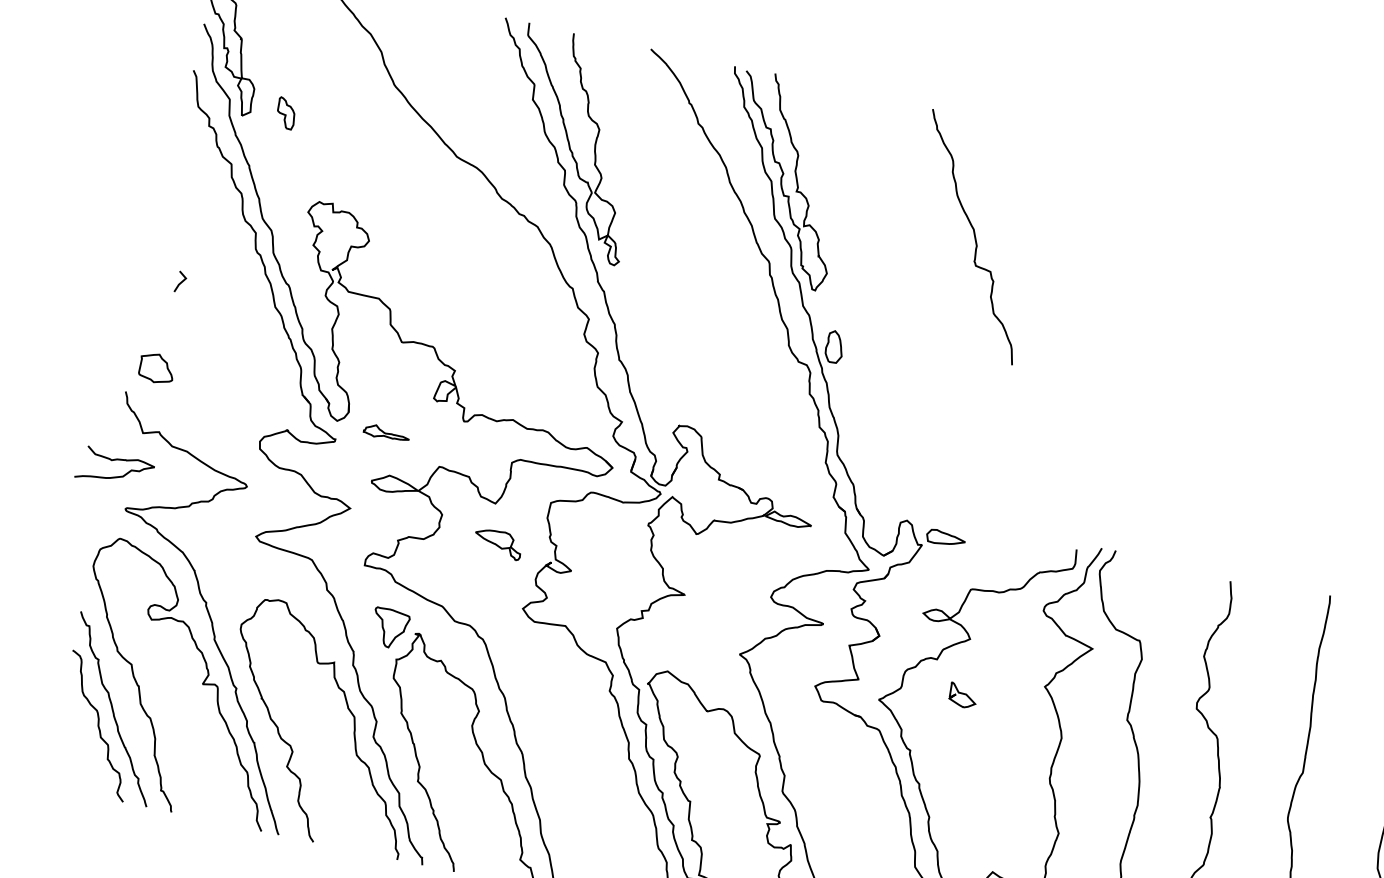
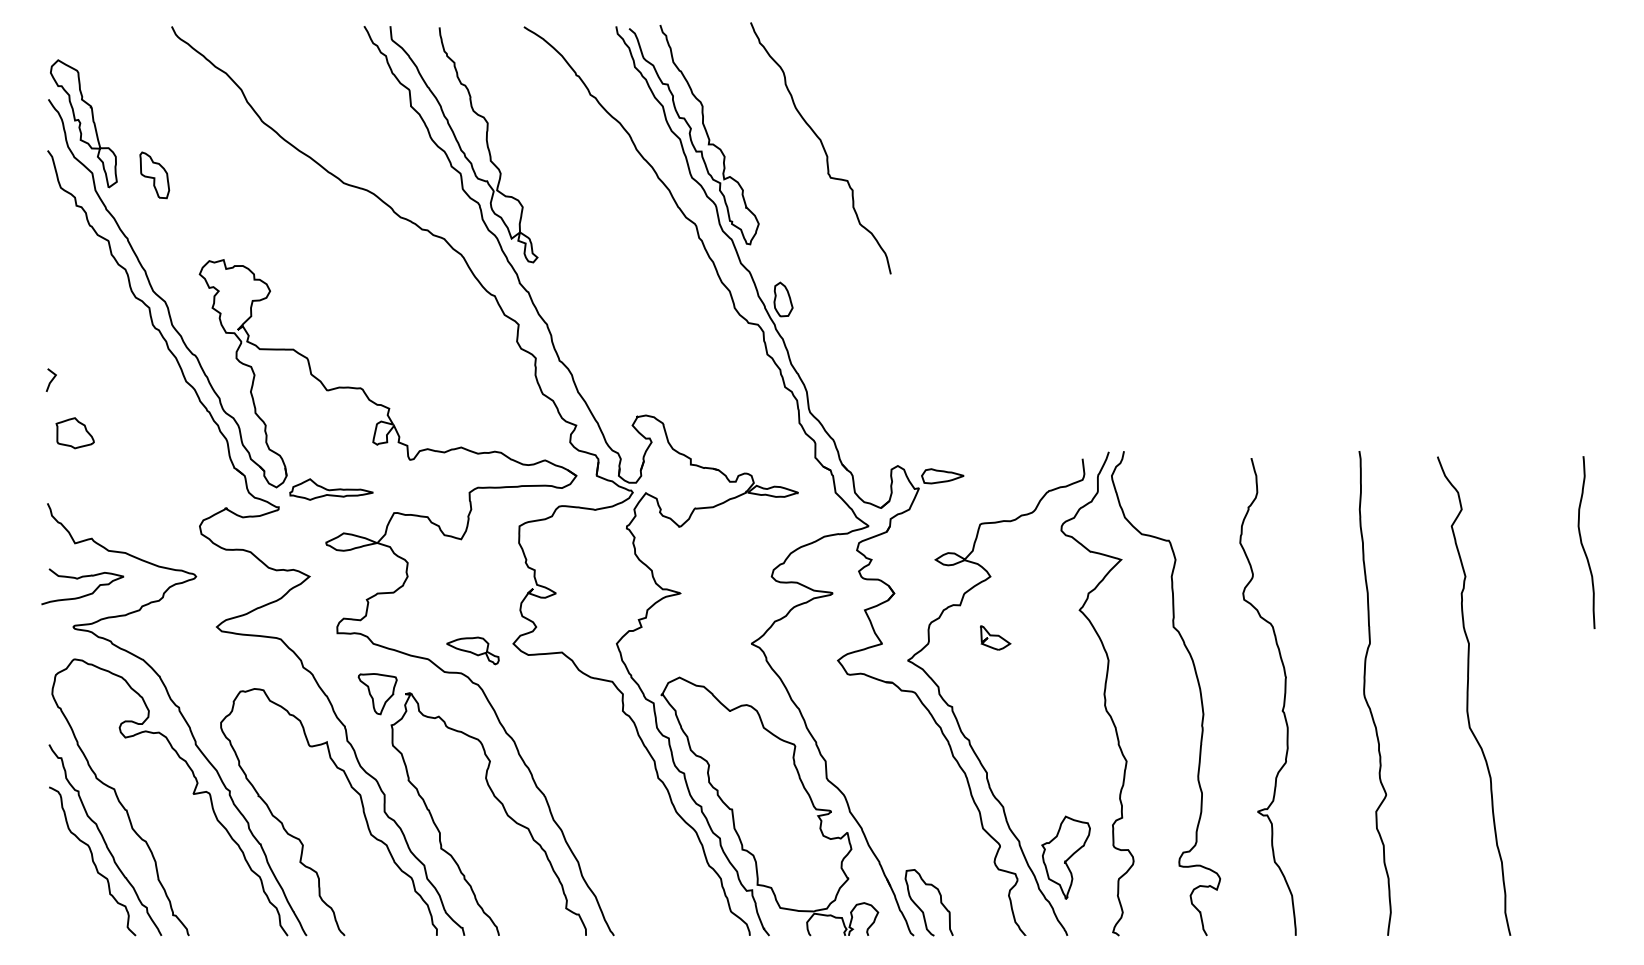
part: (285, 113) -> (154, 175), size x1.43
curve: (974, 236) -> (822, 147), moved
line: (181, 281) -> (51, 379), moved
part: (156, 368) -> (74, 433), moved
part: (386, 433) -> (331, 489), size x1.67
curve: (115, 460) -> (81, 578), moved
part: (497, 543) -> (472, 650), moved

